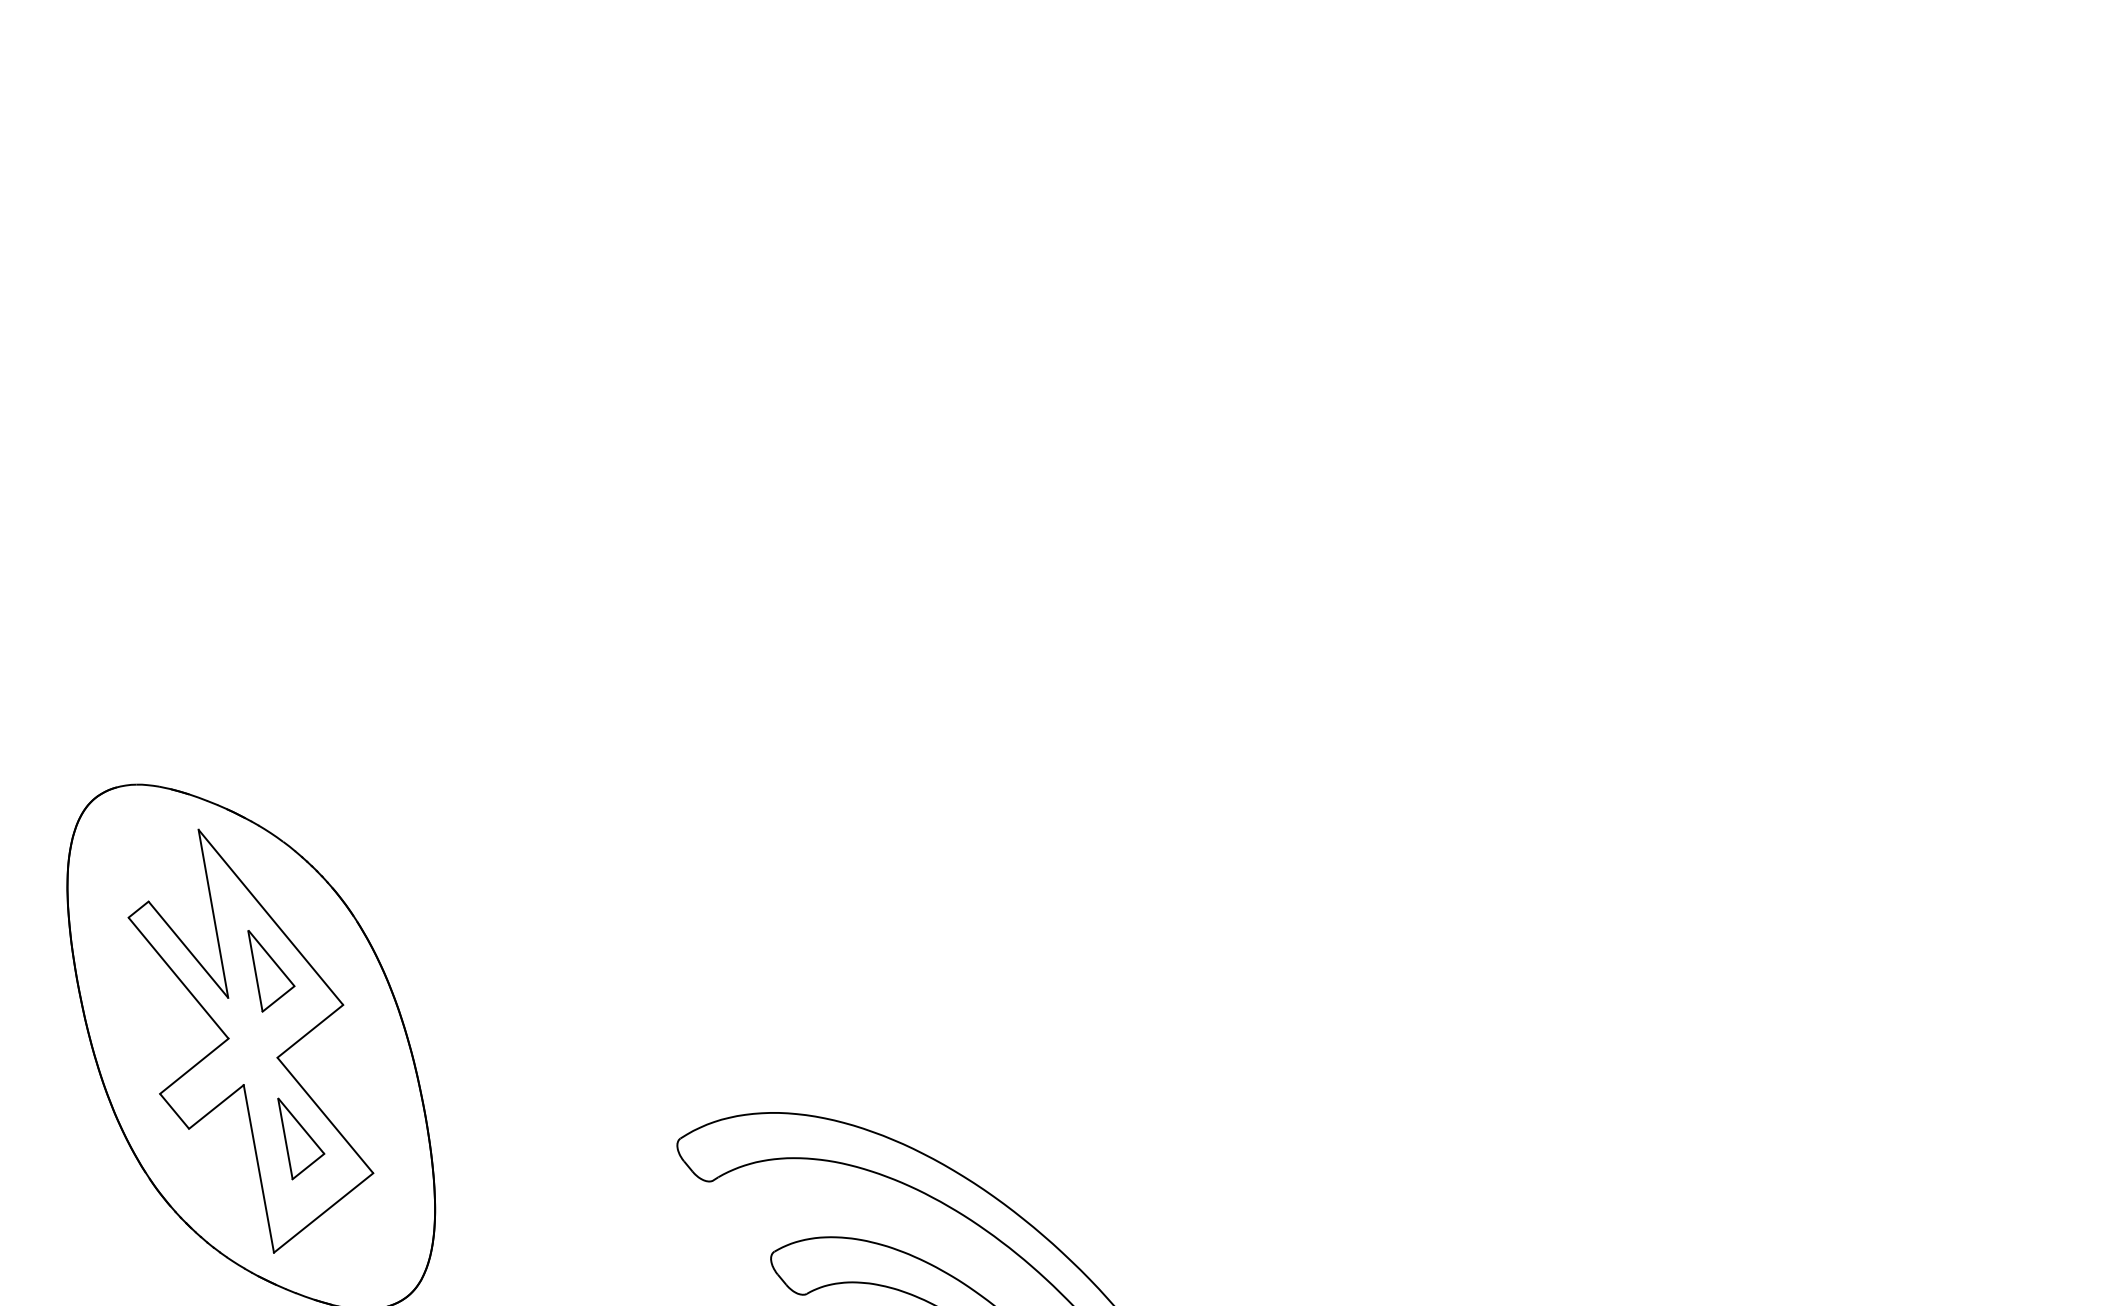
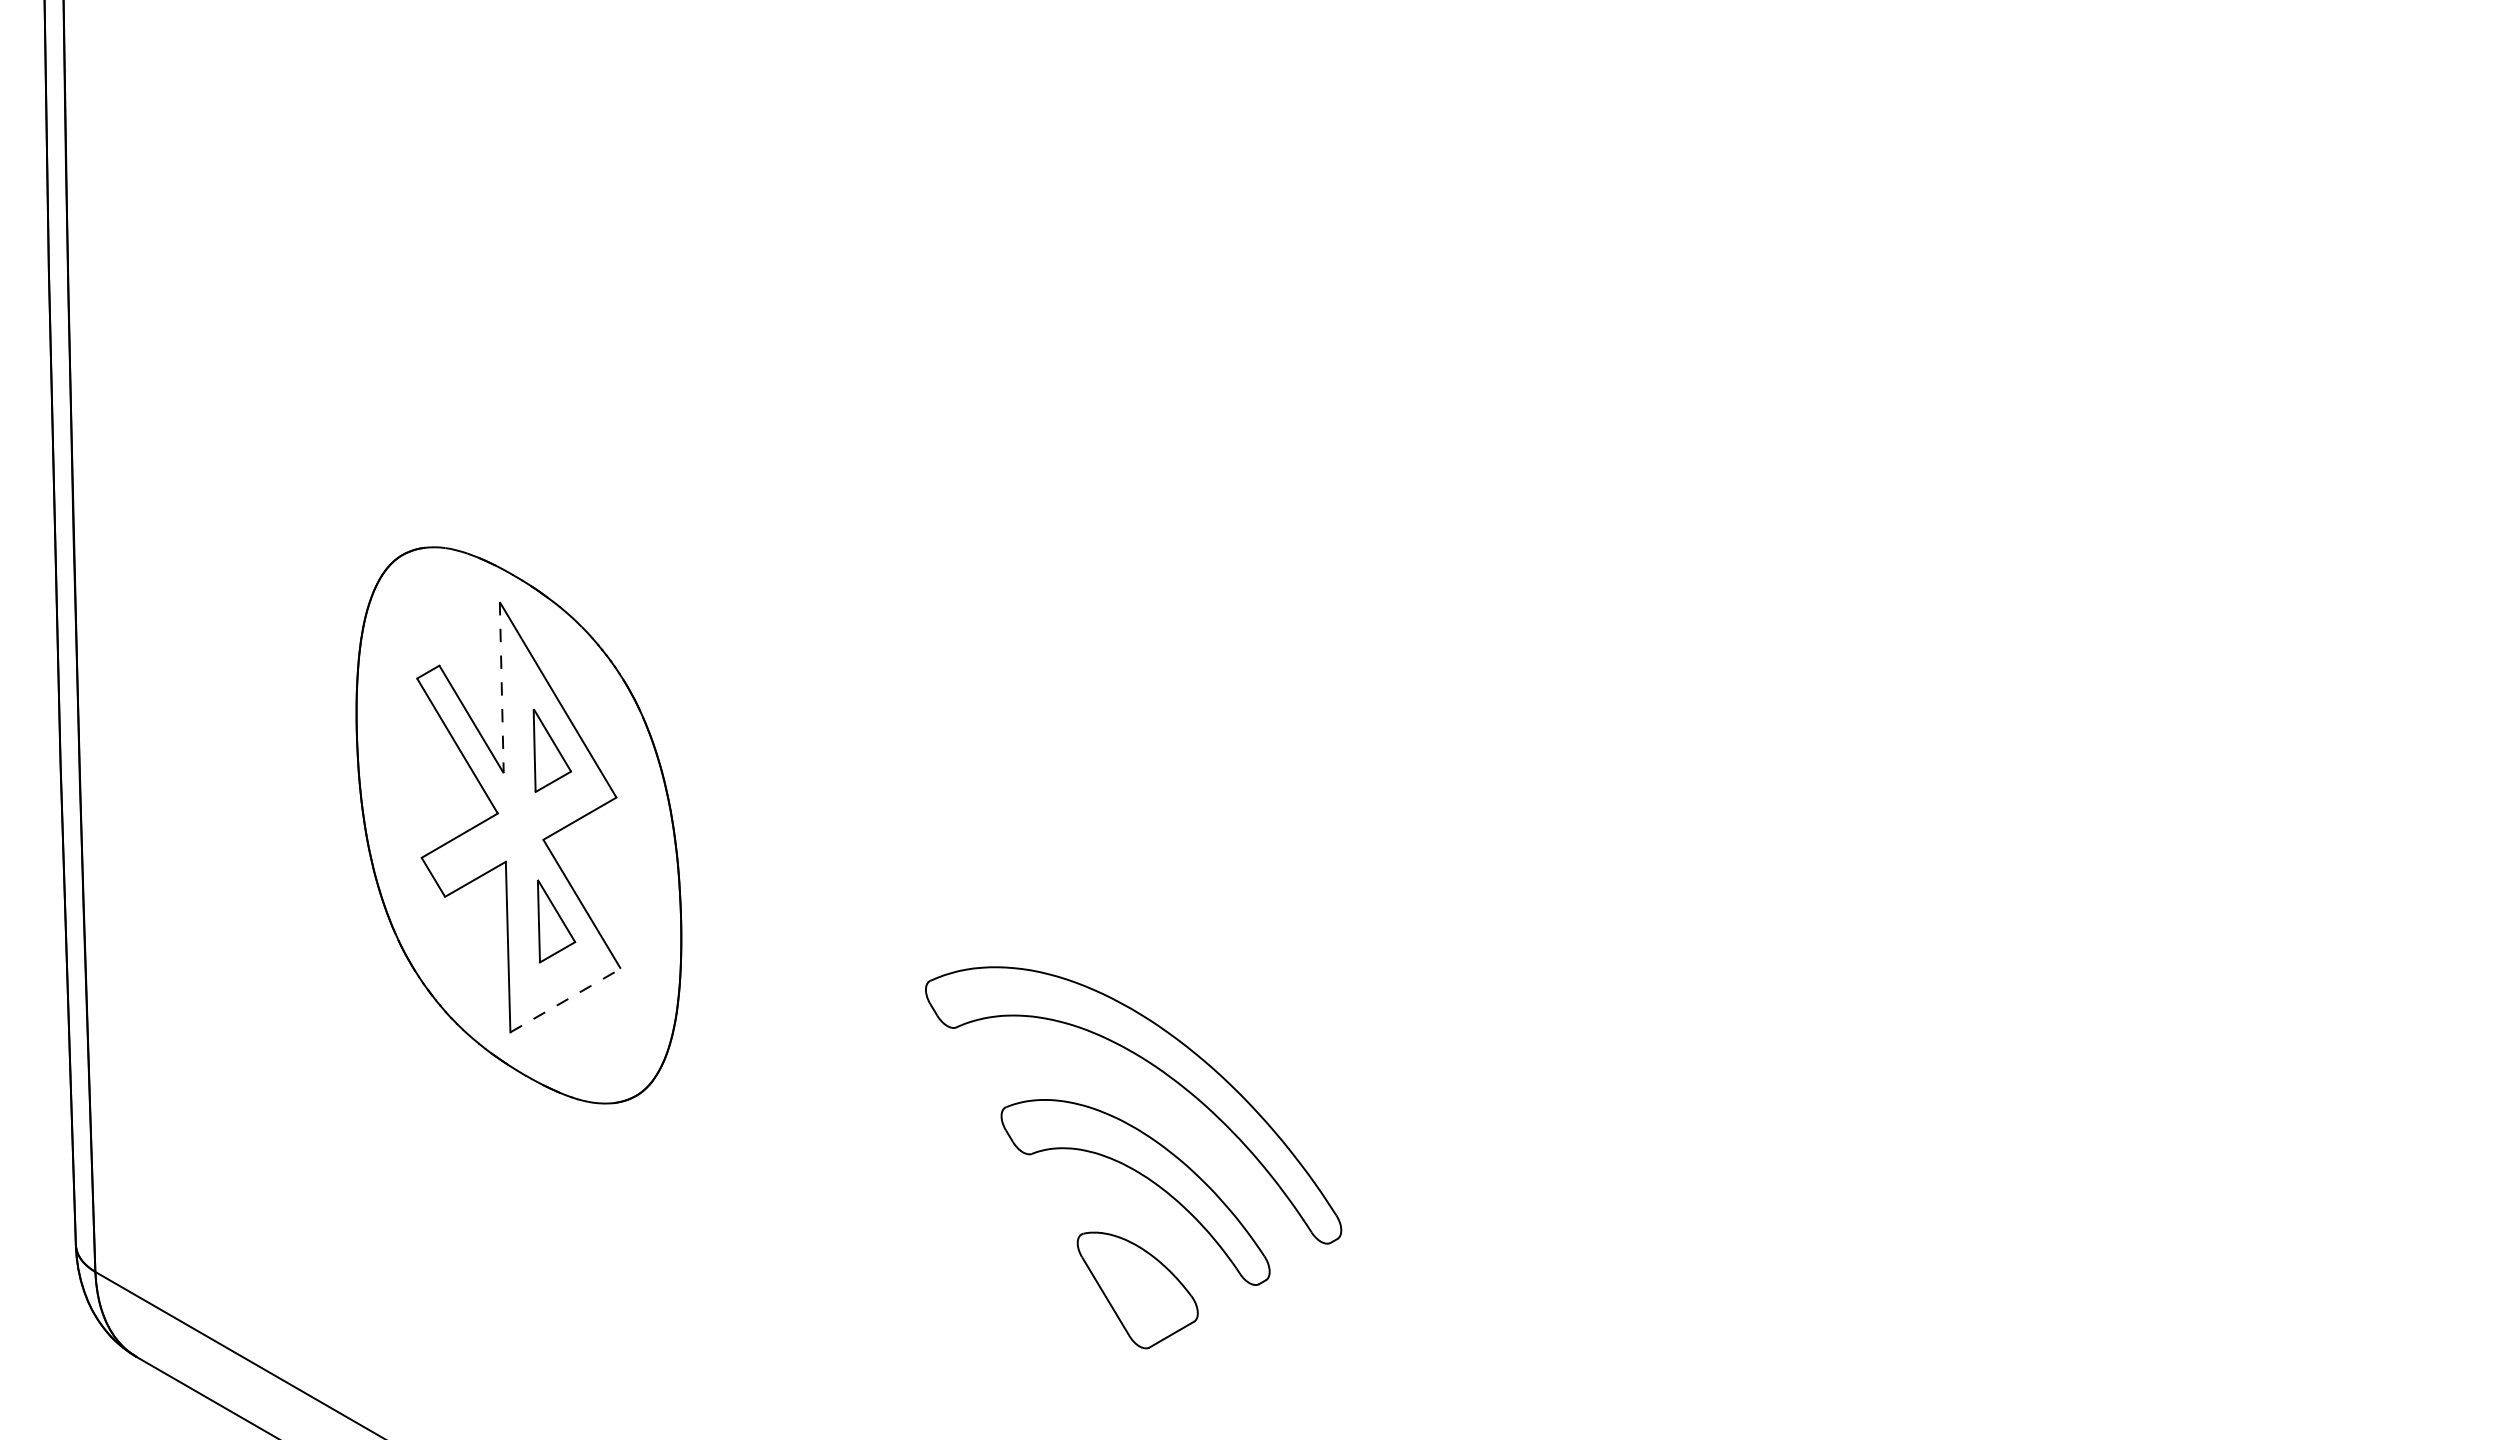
line: (213, 913) -> (501, 687), solid -> dashed
line: (323, 1212) -> (565, 1000), solid -> dashed

